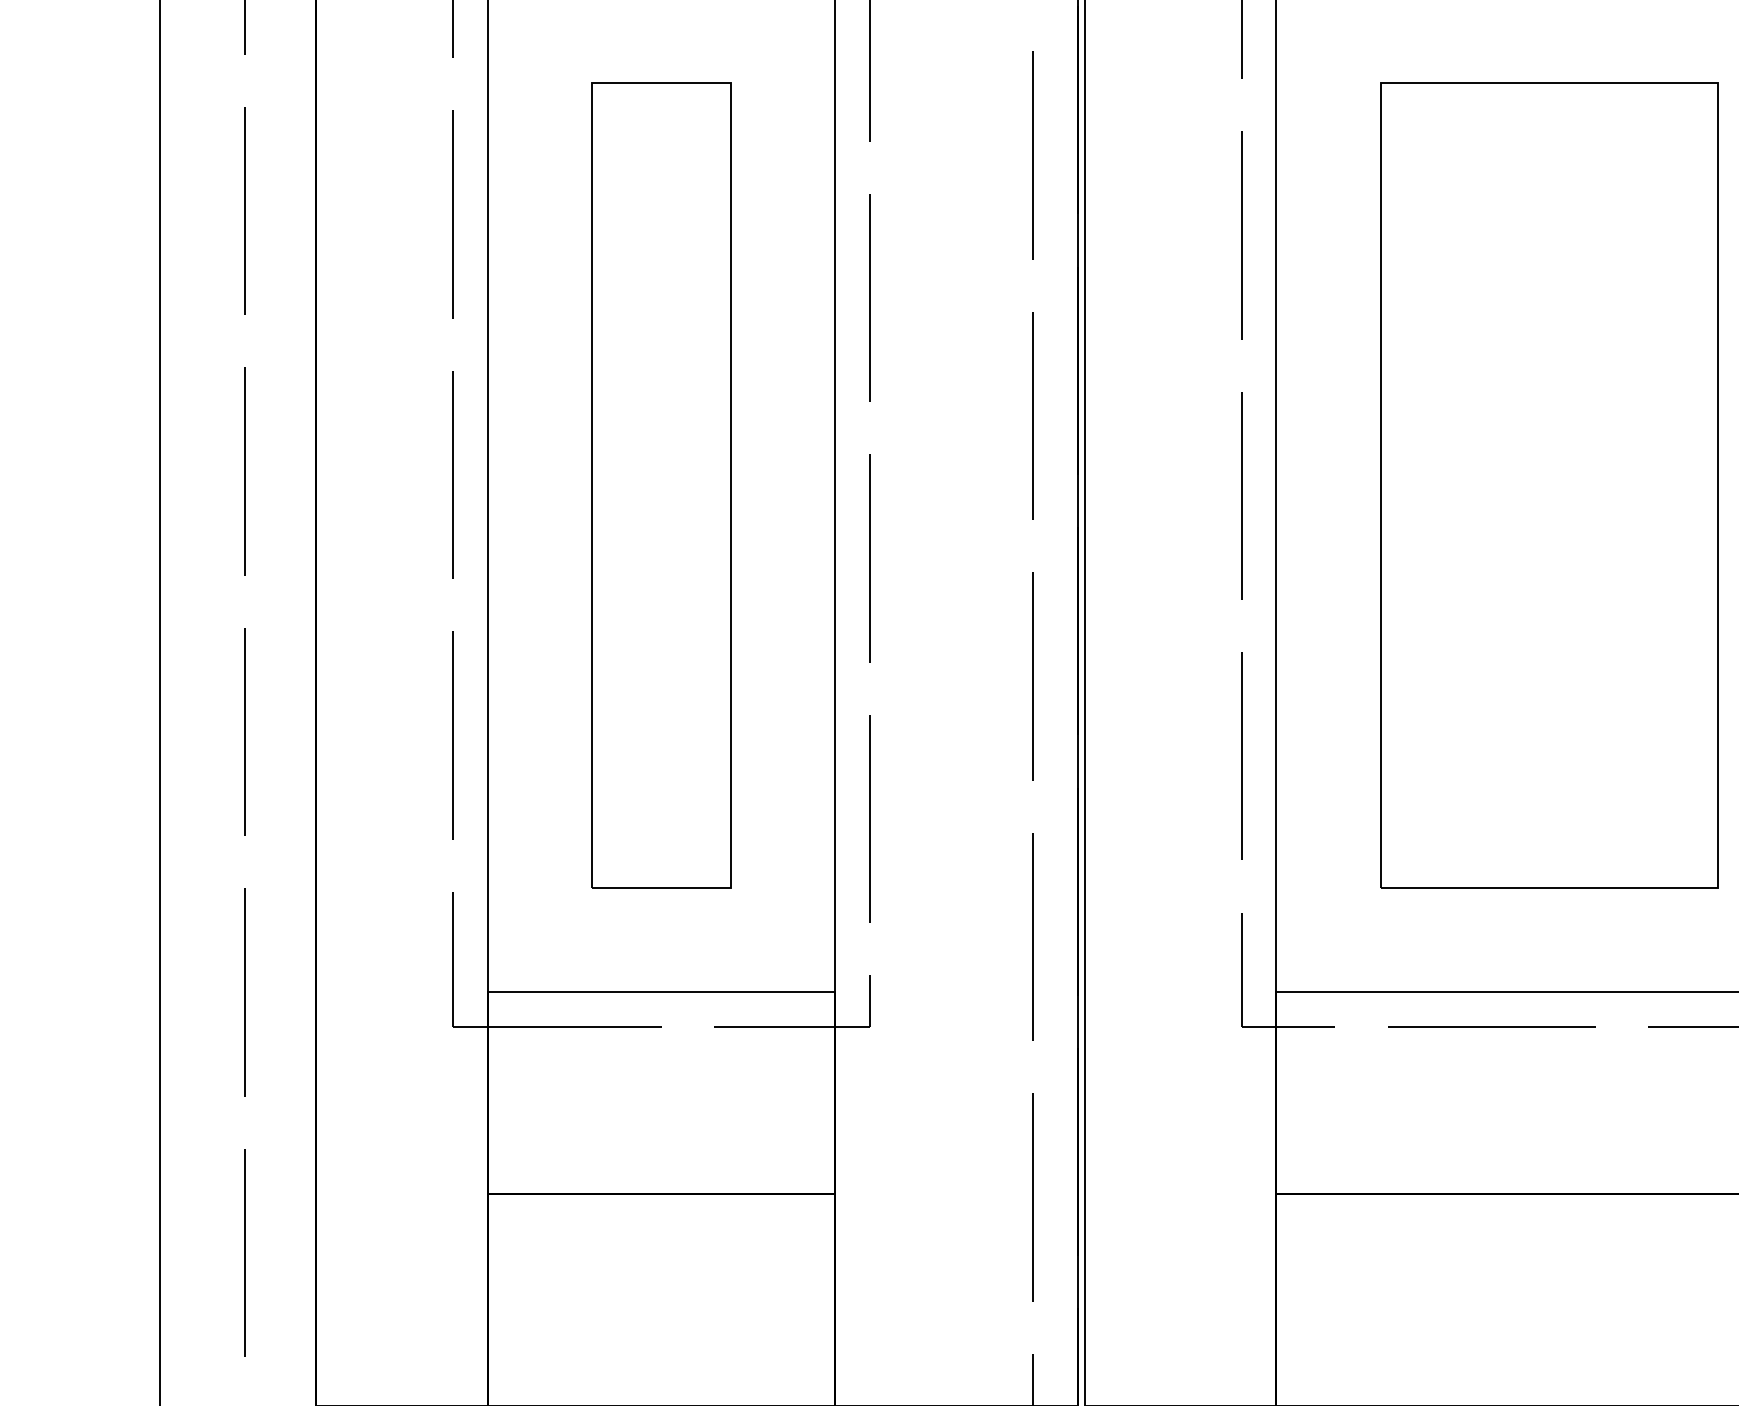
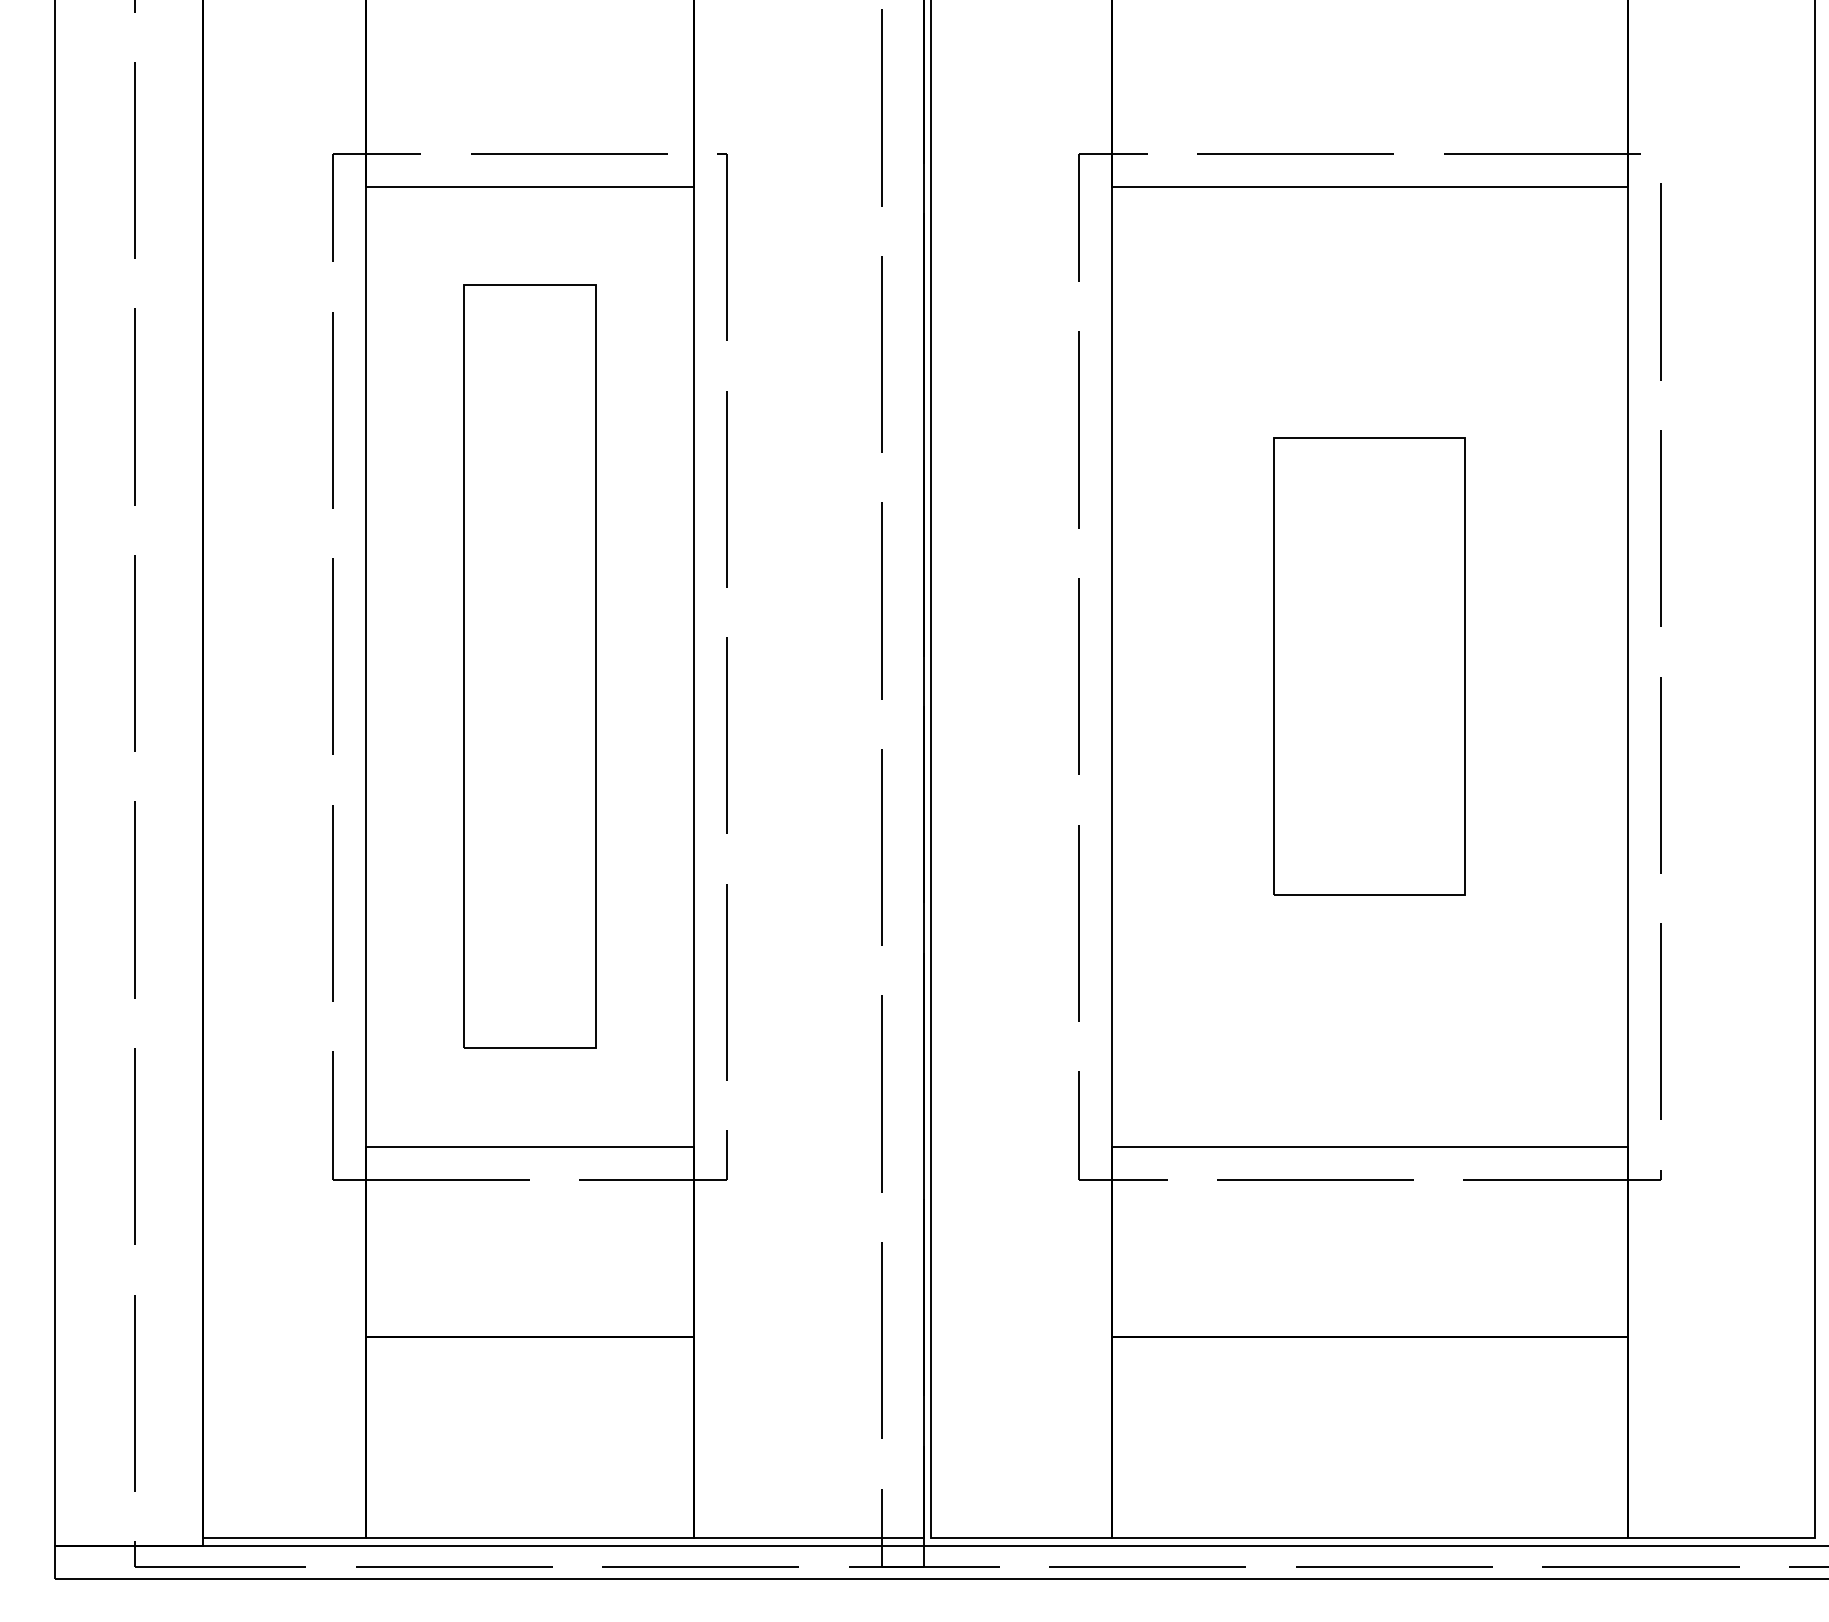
part: (1548, 485) -> (1369, 666), size x0.6

